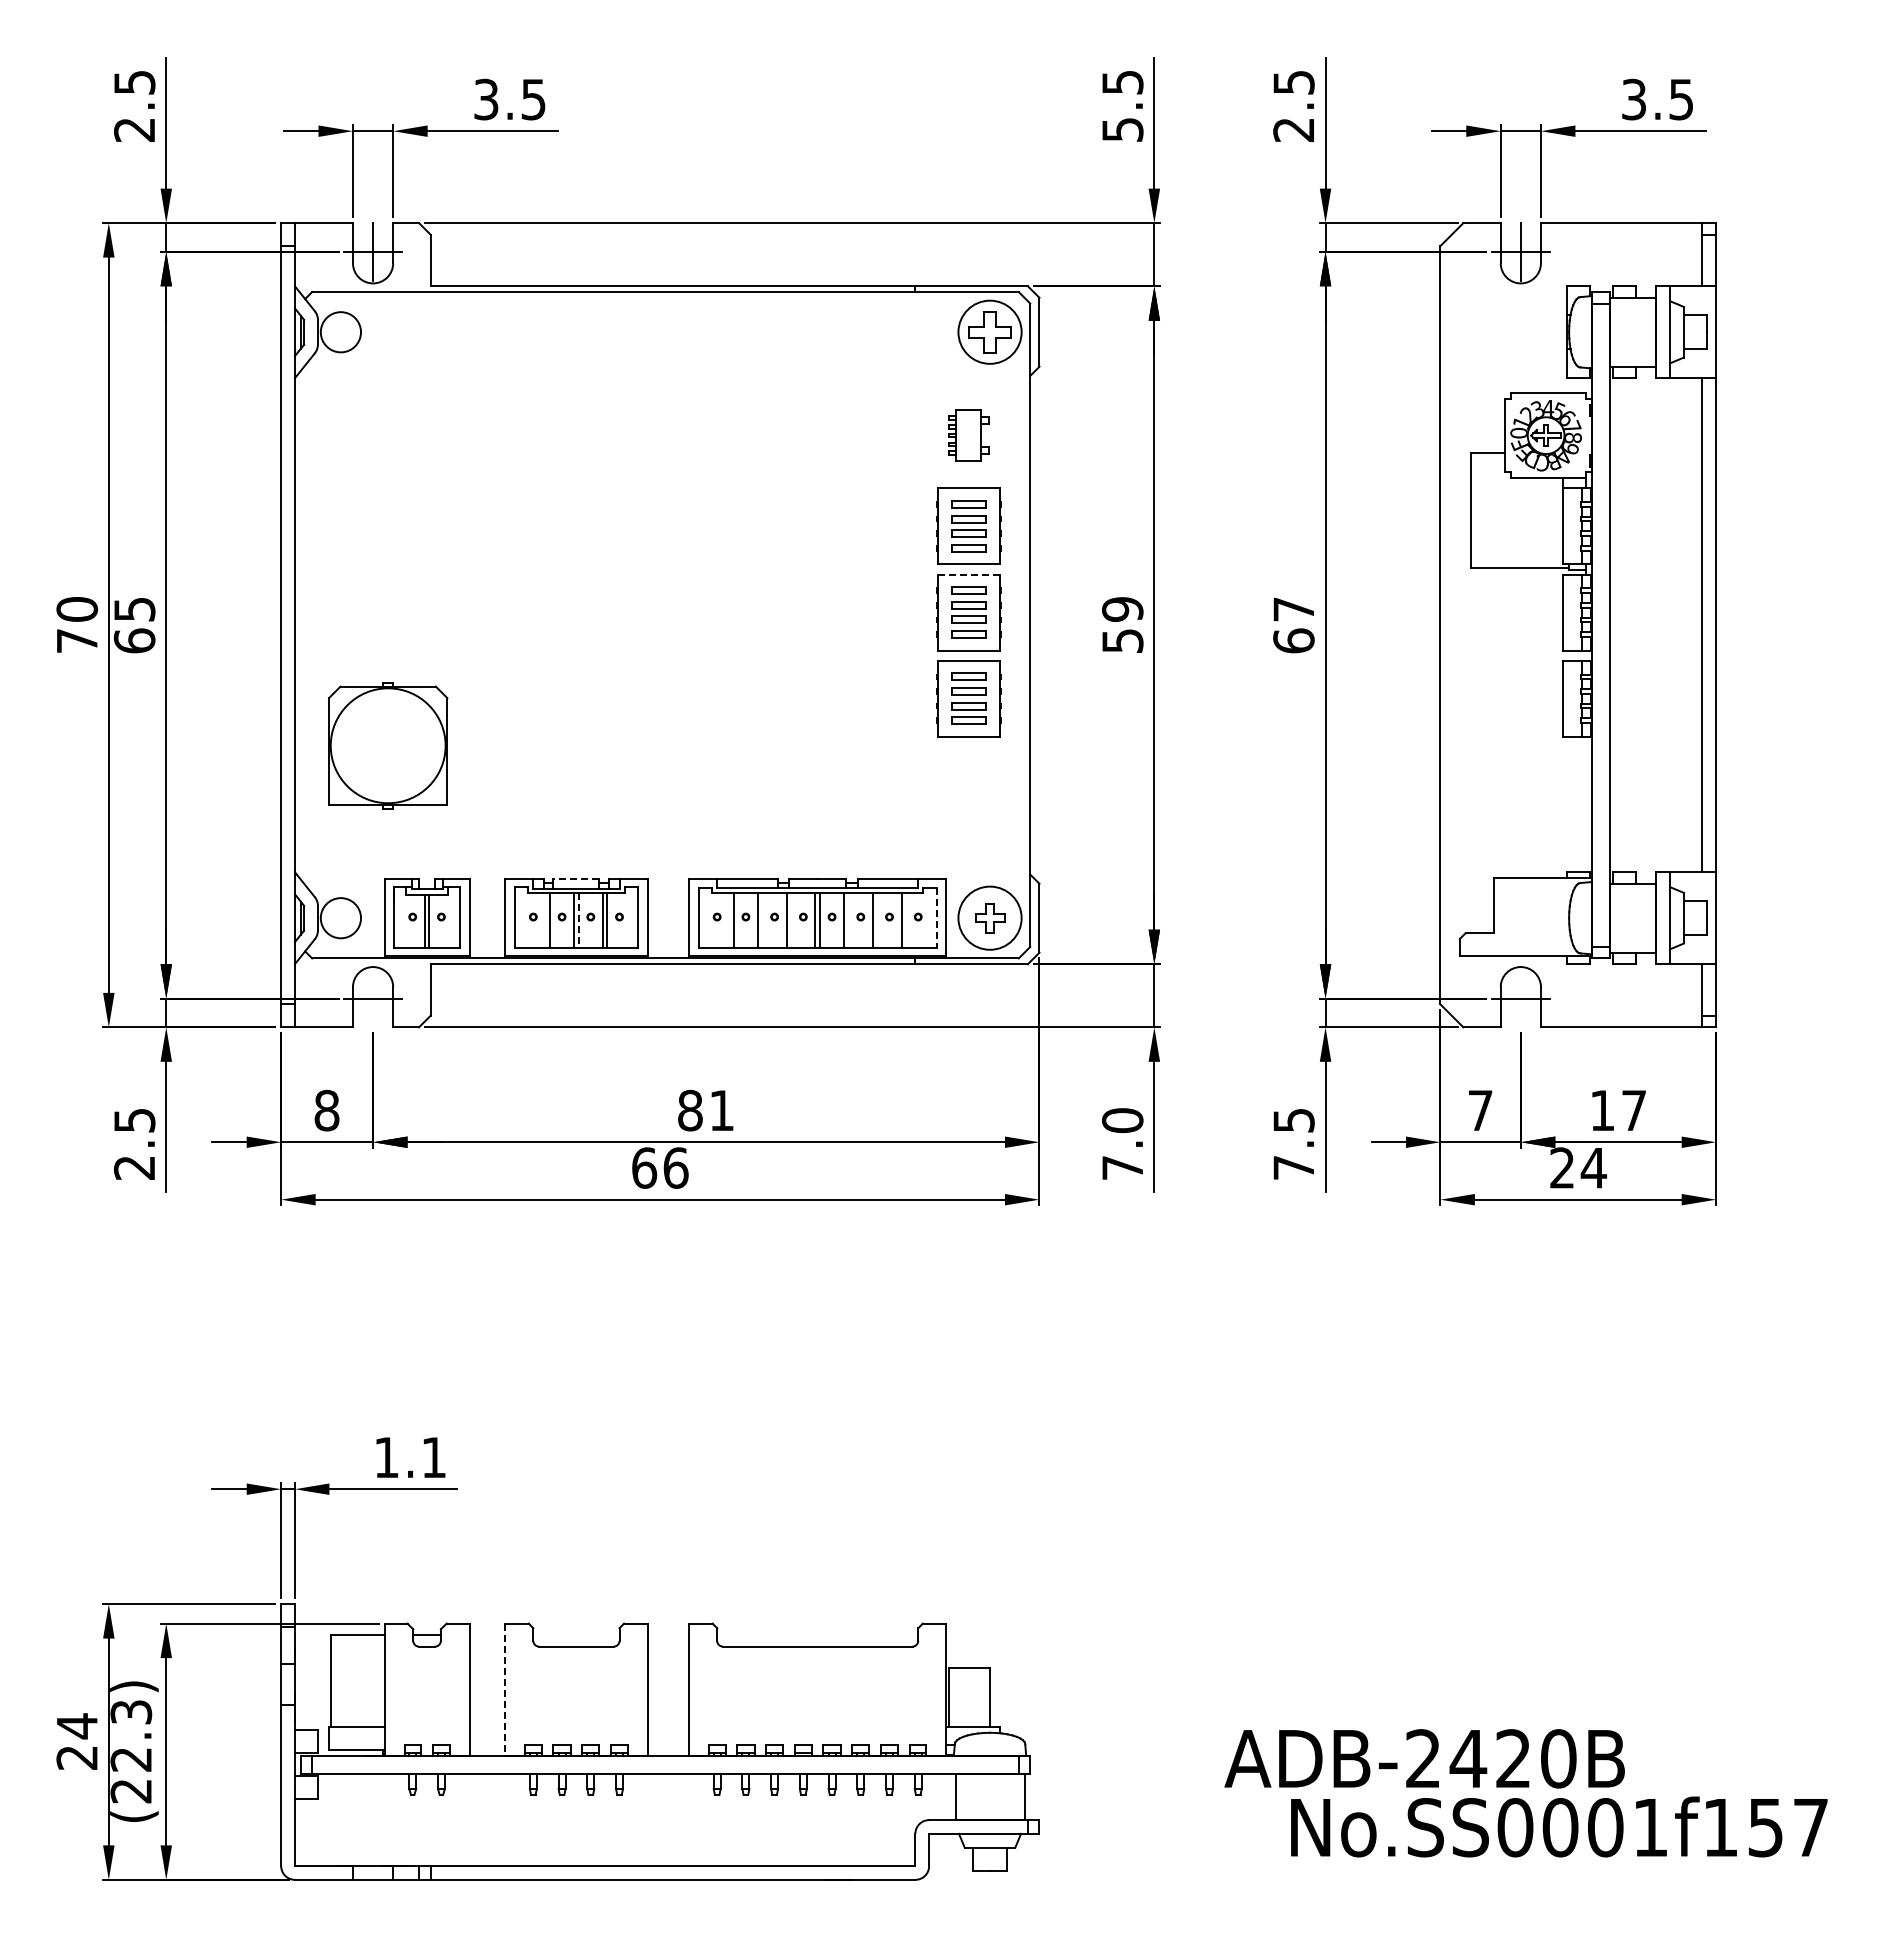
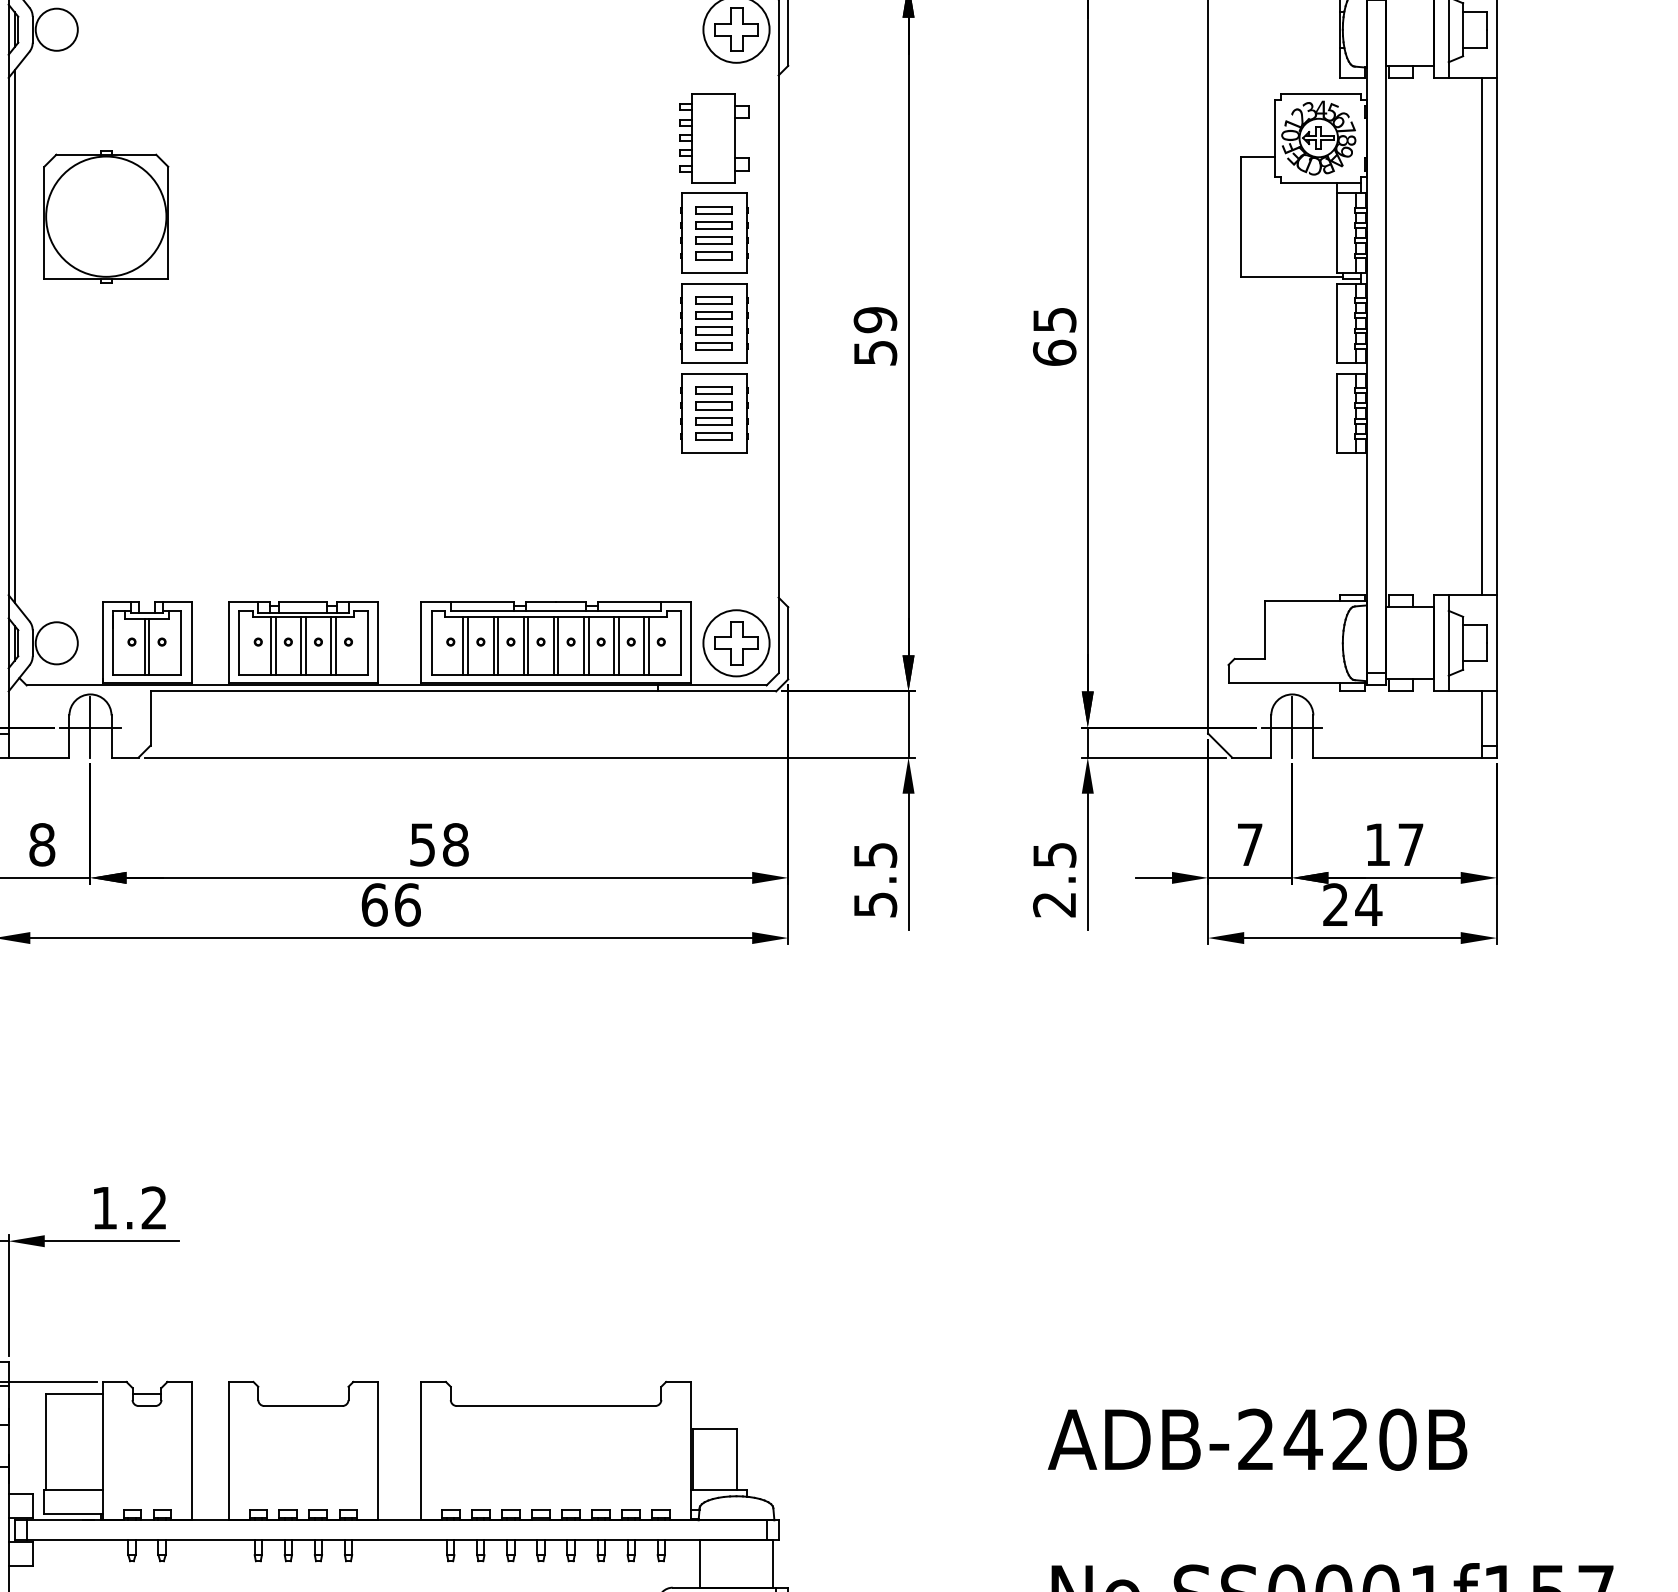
part: (968, 435) -> (713, 137), size x1.67
line: (968, 574) -> (713, 283), dashed -> solid
text: (1293, 609) -> (1054, 320), 67 -> 65
line: (300, 625) -> (14, 336), added
part: (388, 745) -> (106, 216), moved
line: (576, 879) -> (303, 602), dashed -> solid
line: (936, 918) -> (680, 643), dashed -> solid
part: (989, 918) -> (735, 643), size x1.43
line: (545, 920) -> (271, 645), added
line: (578, 920) -> (305, 645), dashed -> solid
line: (729, 920) -> (463, 645), added
line: (762, 920) -> (498, 645), added
line: (791, 920) -> (528, 645), added
line: (848, 920) -> (588, 645), added
line: (877, 920) -> (618, 645), added
line: (906, 920) -> (649, 645), added
line: (373, 998) -> (90, 727), added
line: (1520, 998) -> (1291, 727), added
text: (706, 1110) -> (439, 844), 81 -> 58
text: (1122, 1143) -> (875, 879), 7.0 -> 5.5
text: (1293, 1167) -> (1054, 904), 7.5 -> 2.5
text: (433, 1456) -> (153, 1206), 1.1 -> 1.2
line: (505, 1690) -> (229, 1451), dashed -> solid
text: (1424, 1758) -> (1257, 1439), moved

